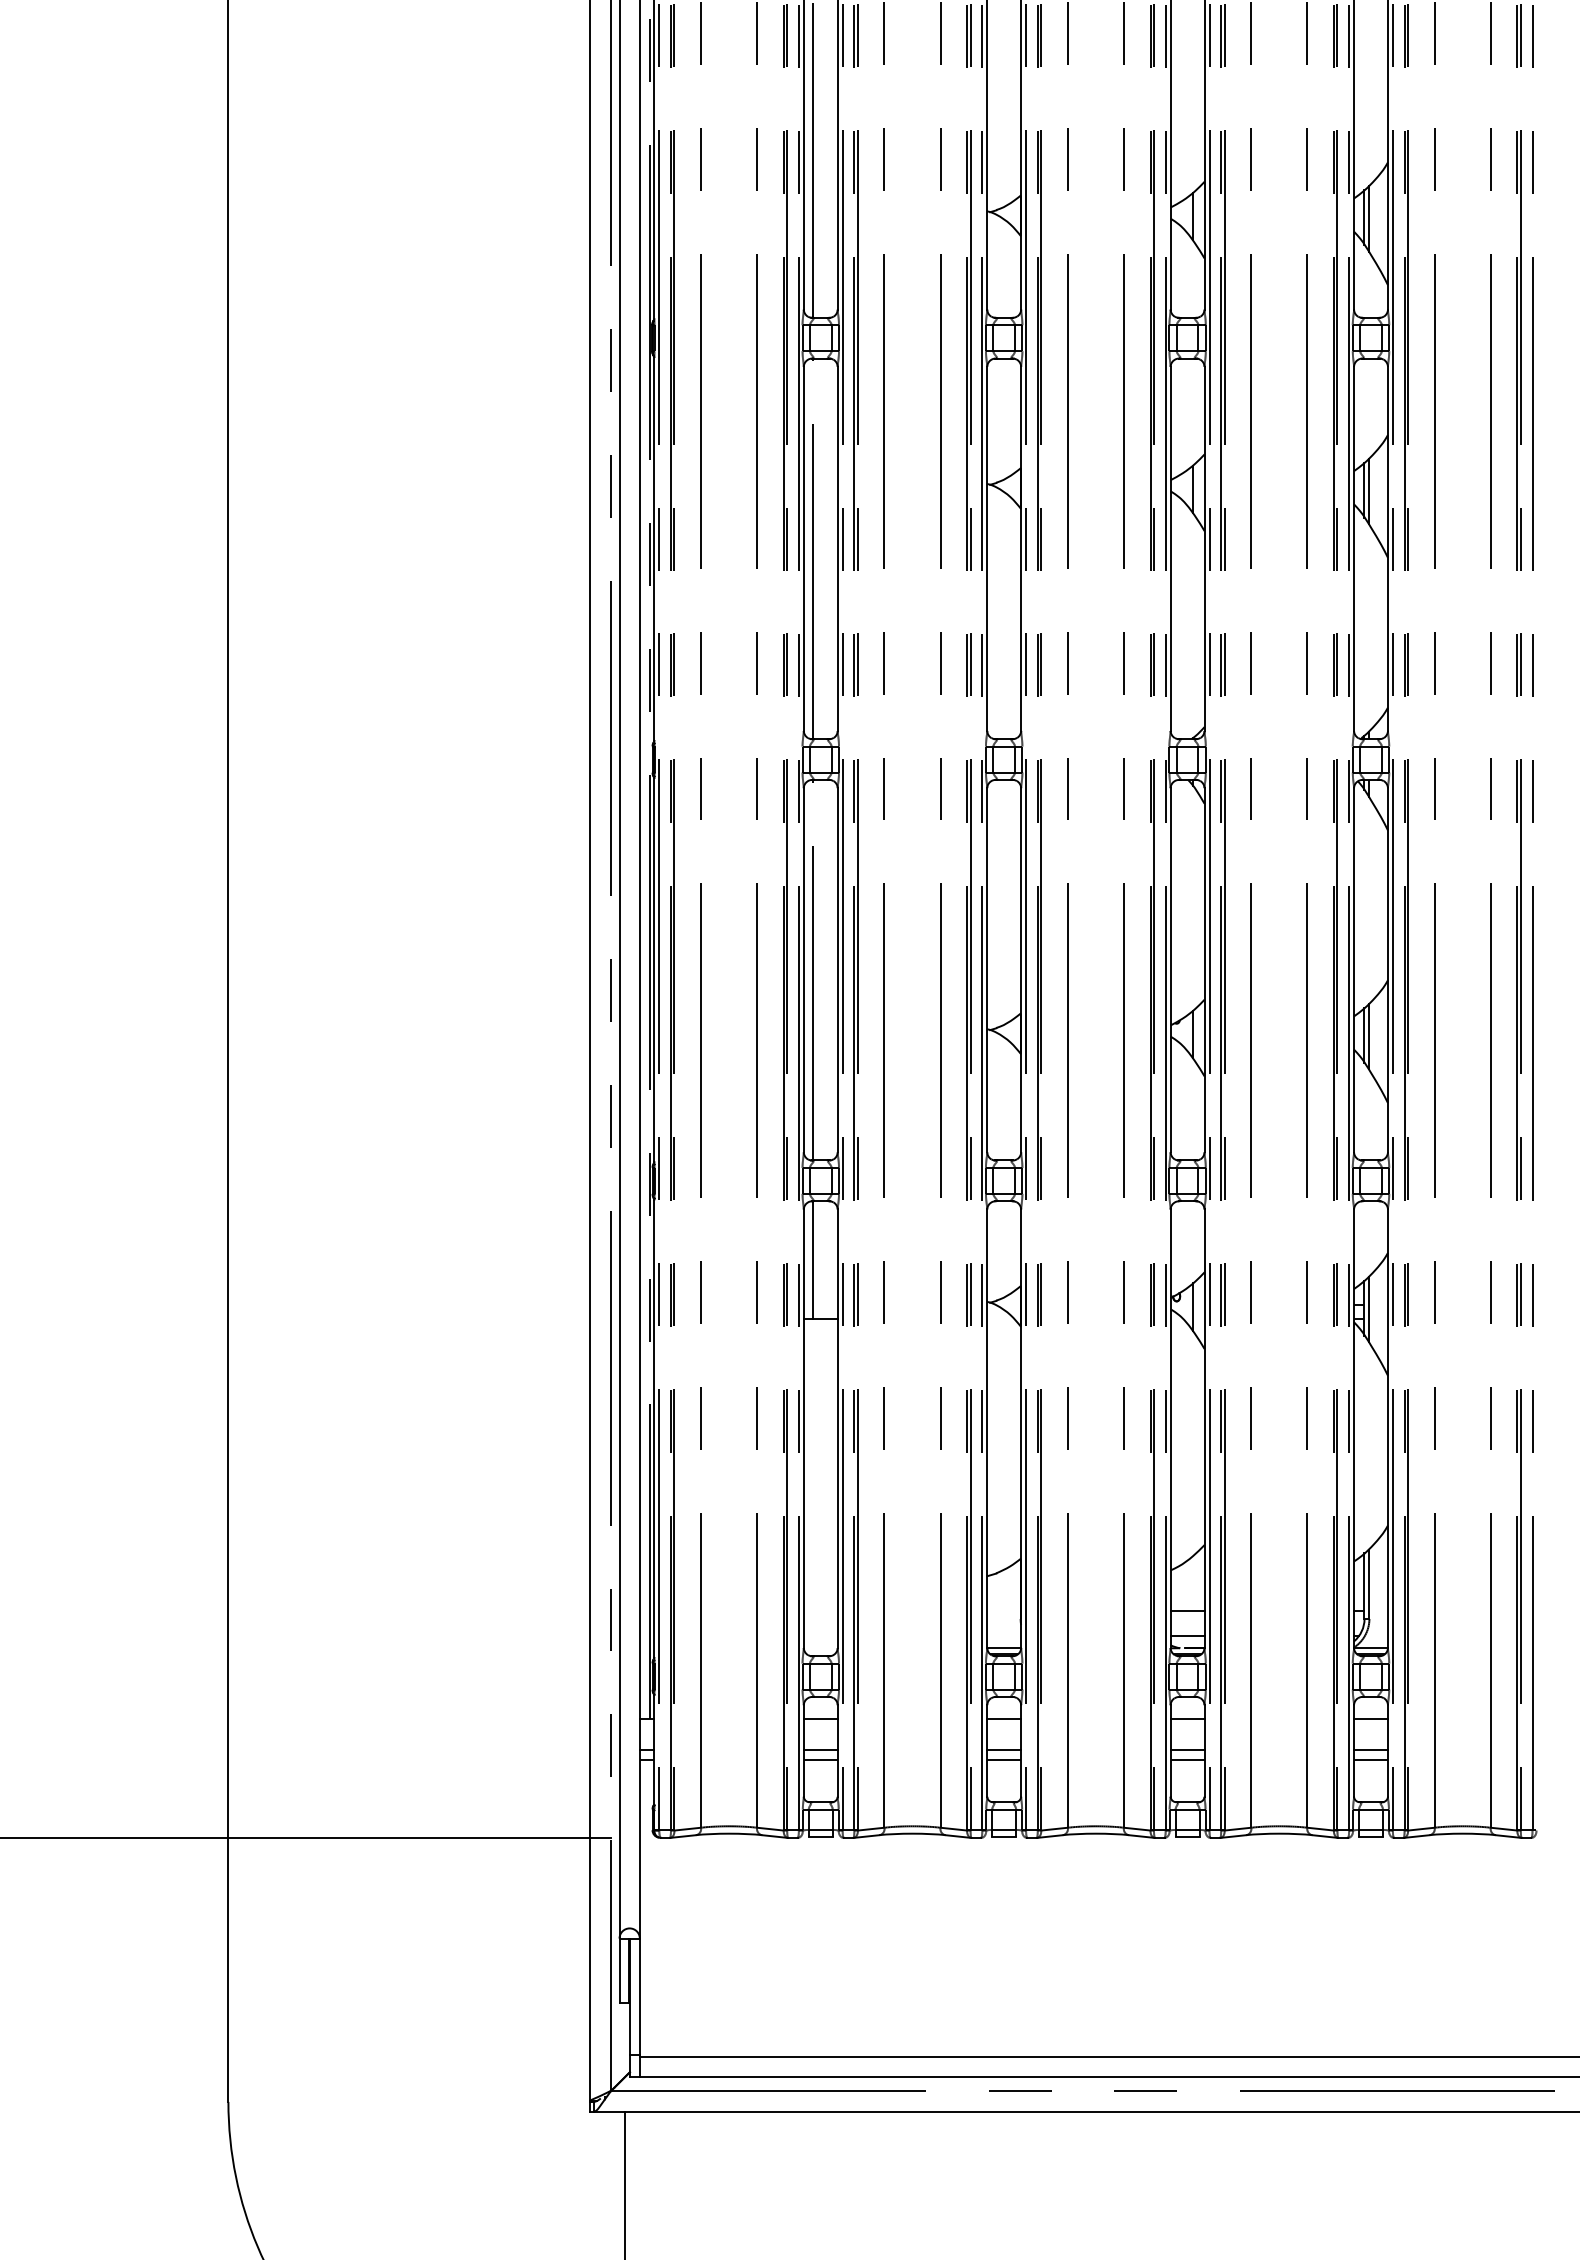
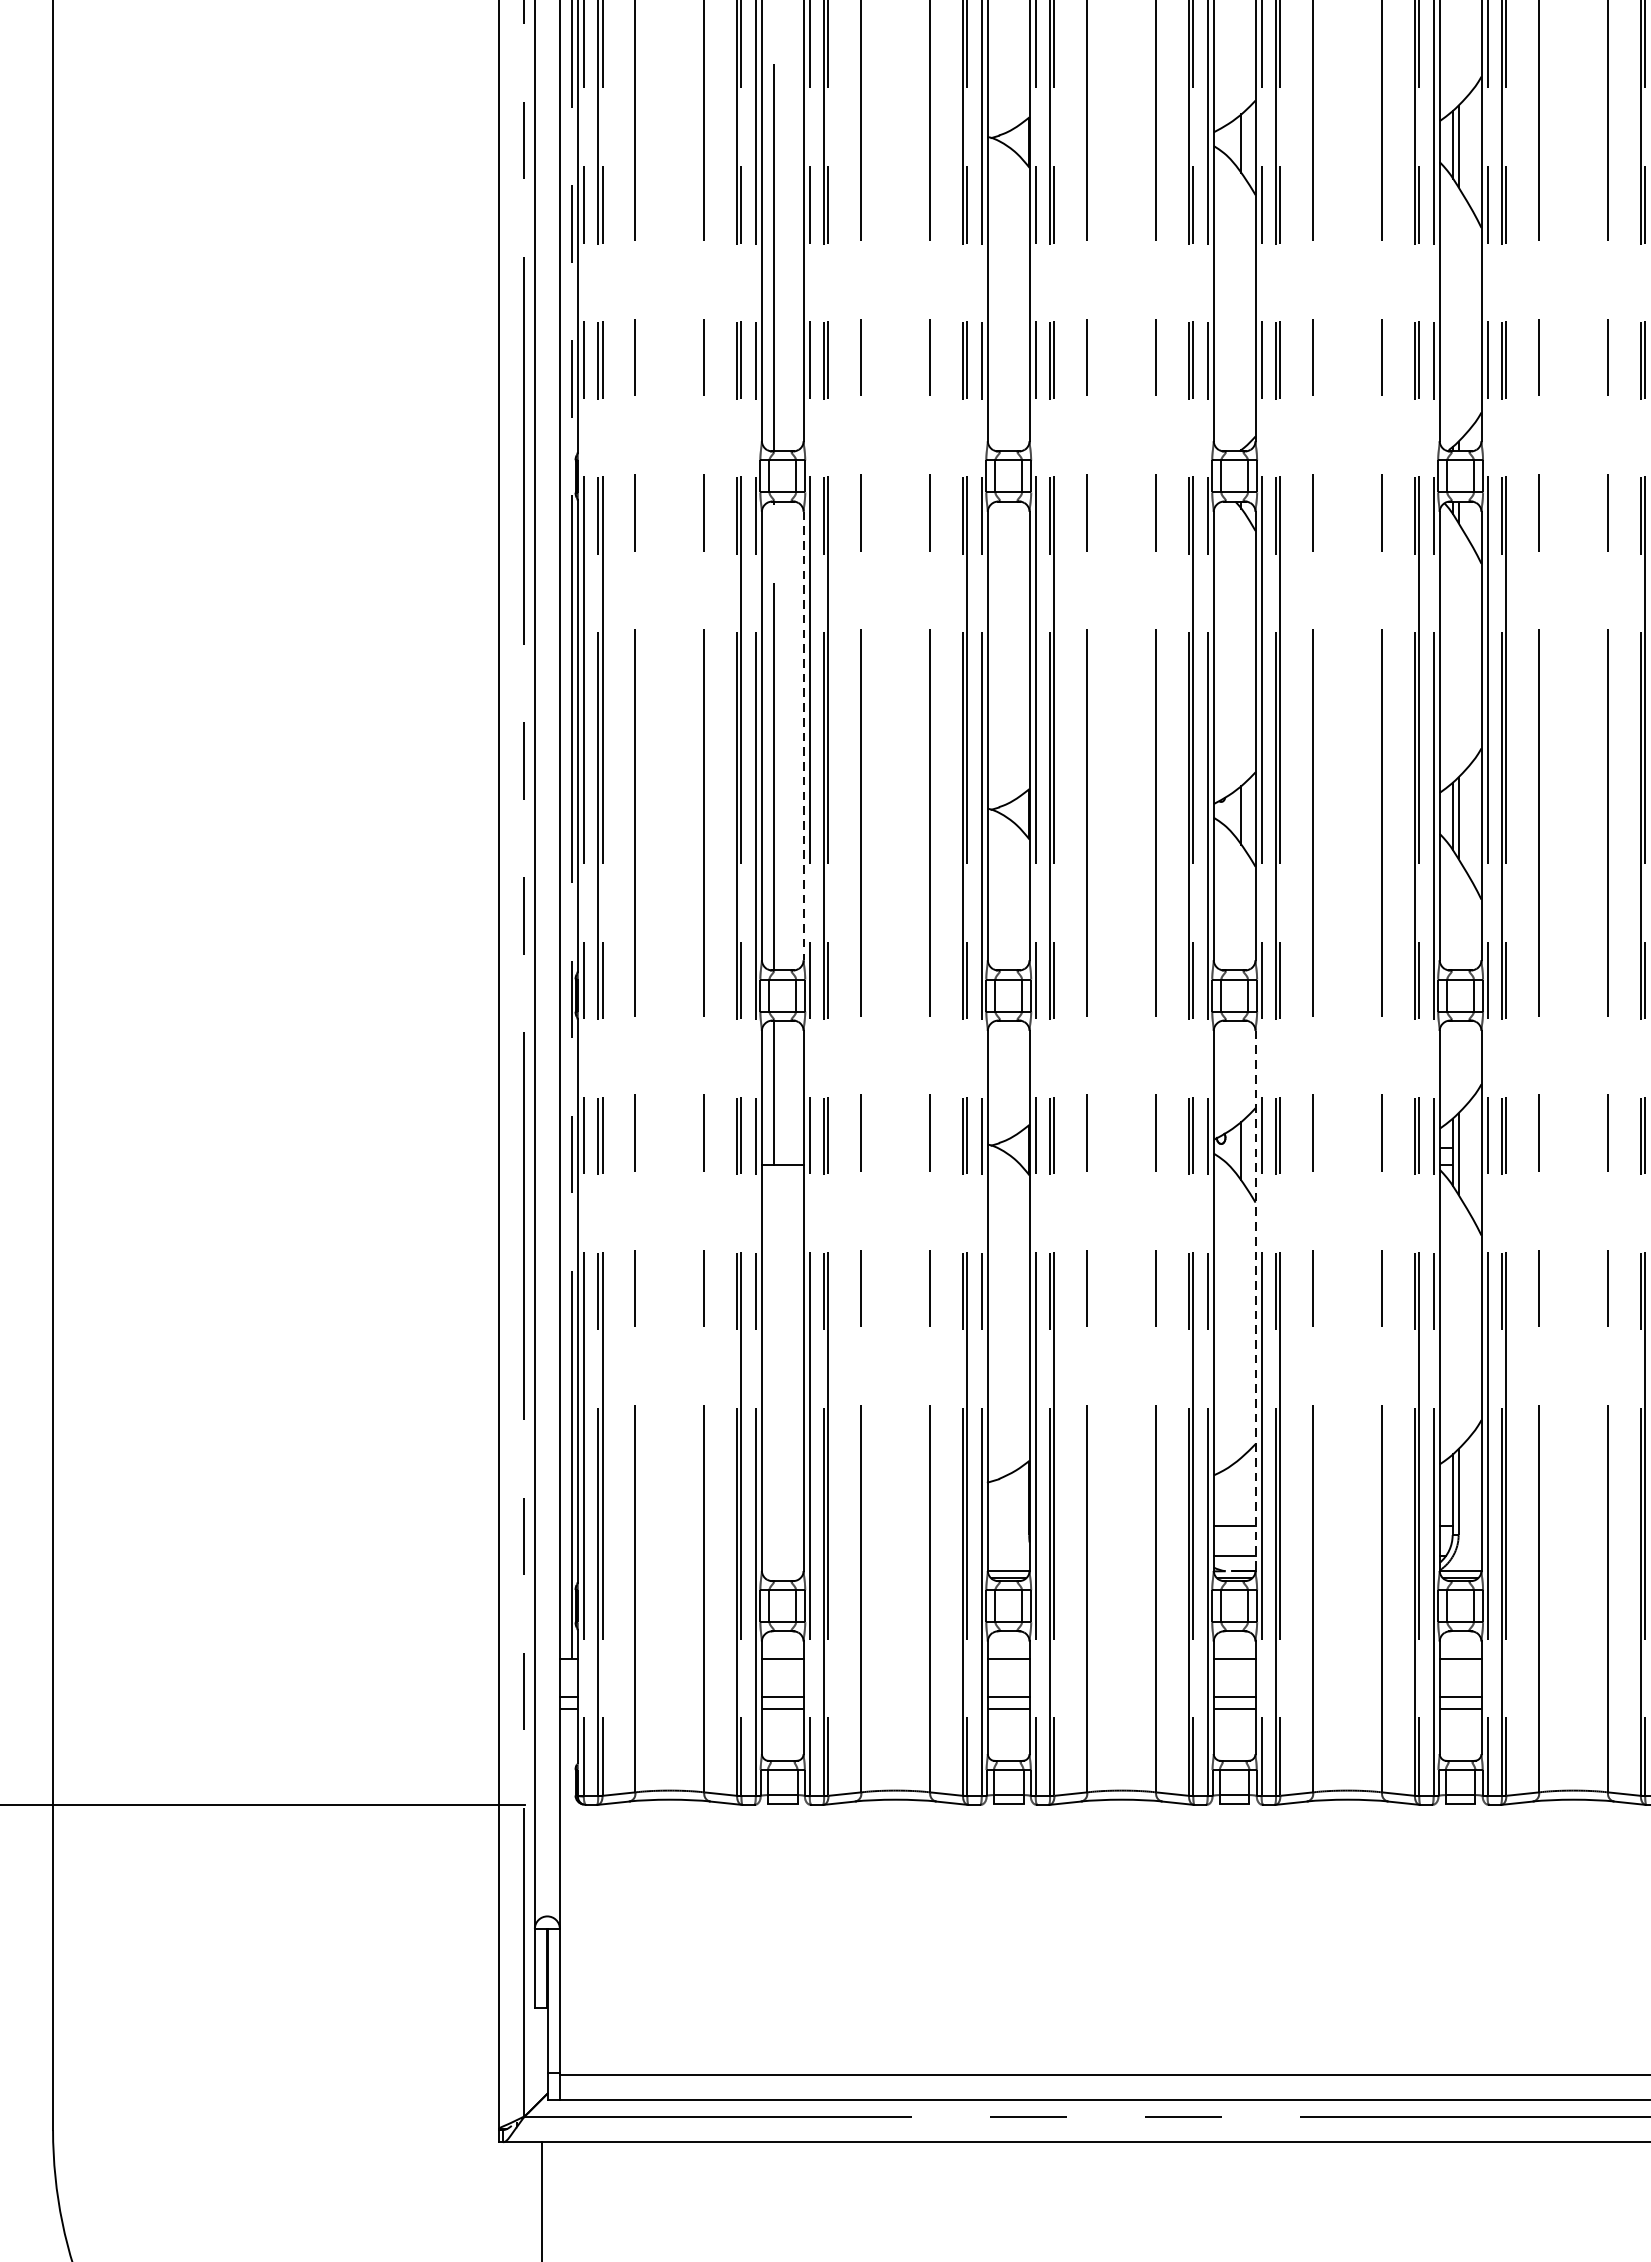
line: (837, 970) -> (803, 736), solid -> dashed
line: (1204, 1429) -> (1255, 1301), solid -> dashed

